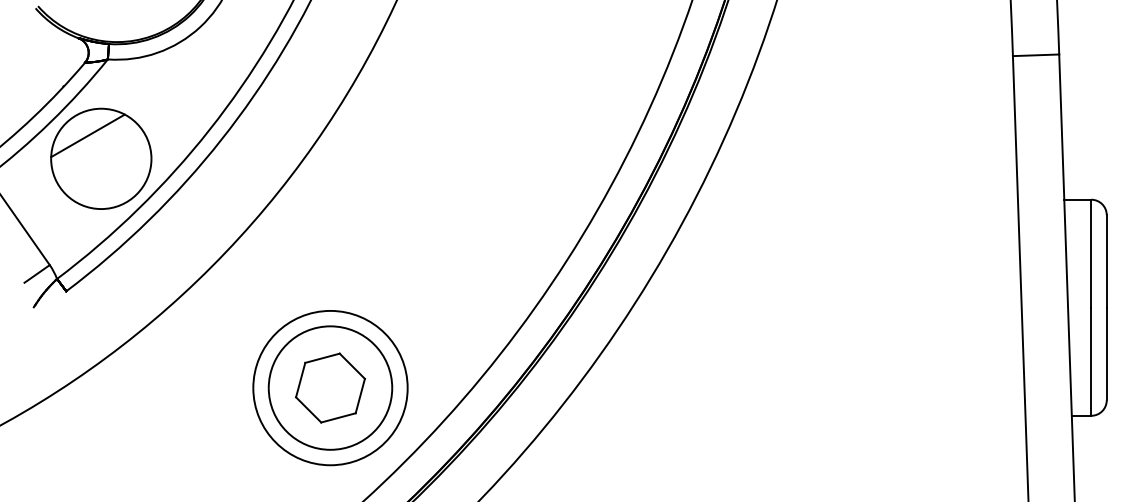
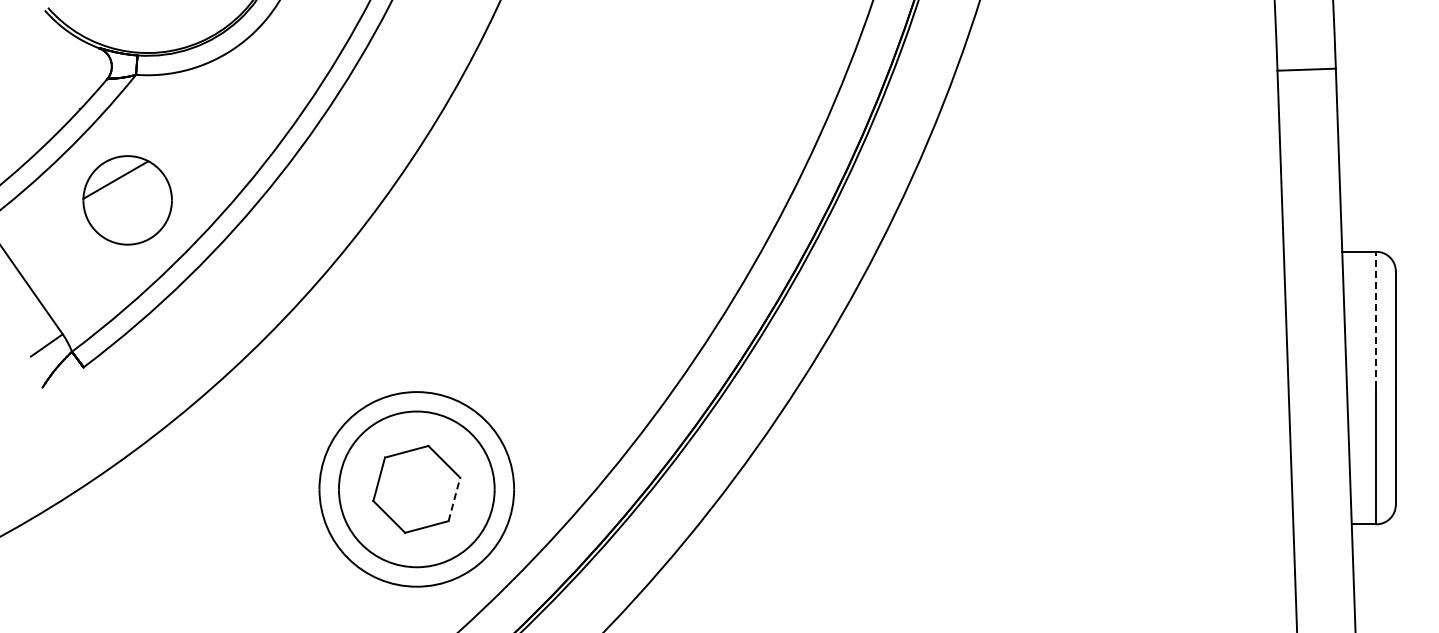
part: (101, 159) -> (127, 200), size x0.7
line: (1091, 253) -> (1376, 319), solid -> dashed
line: (360, 395) -> (454, 498), solid -> dashed

